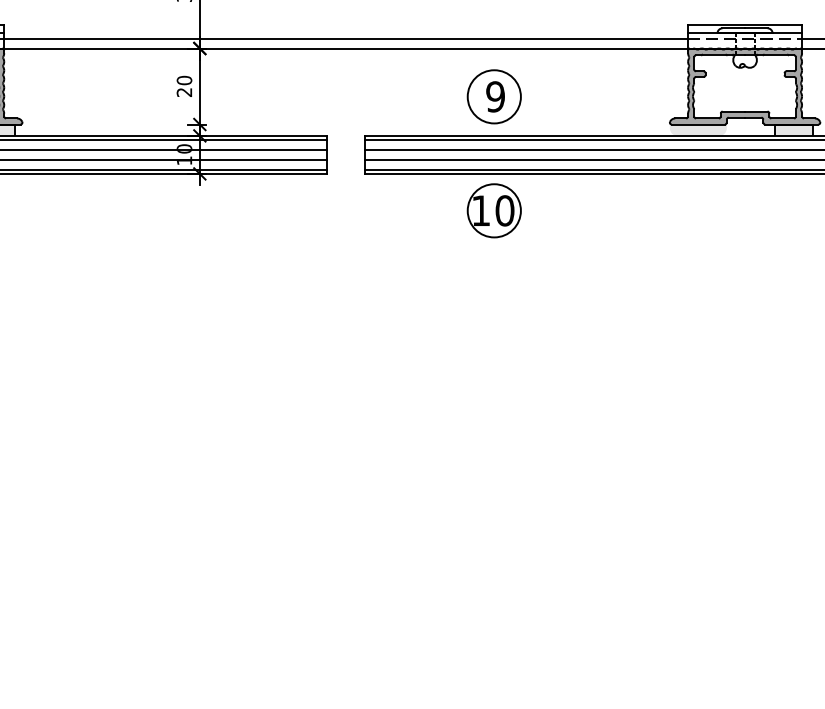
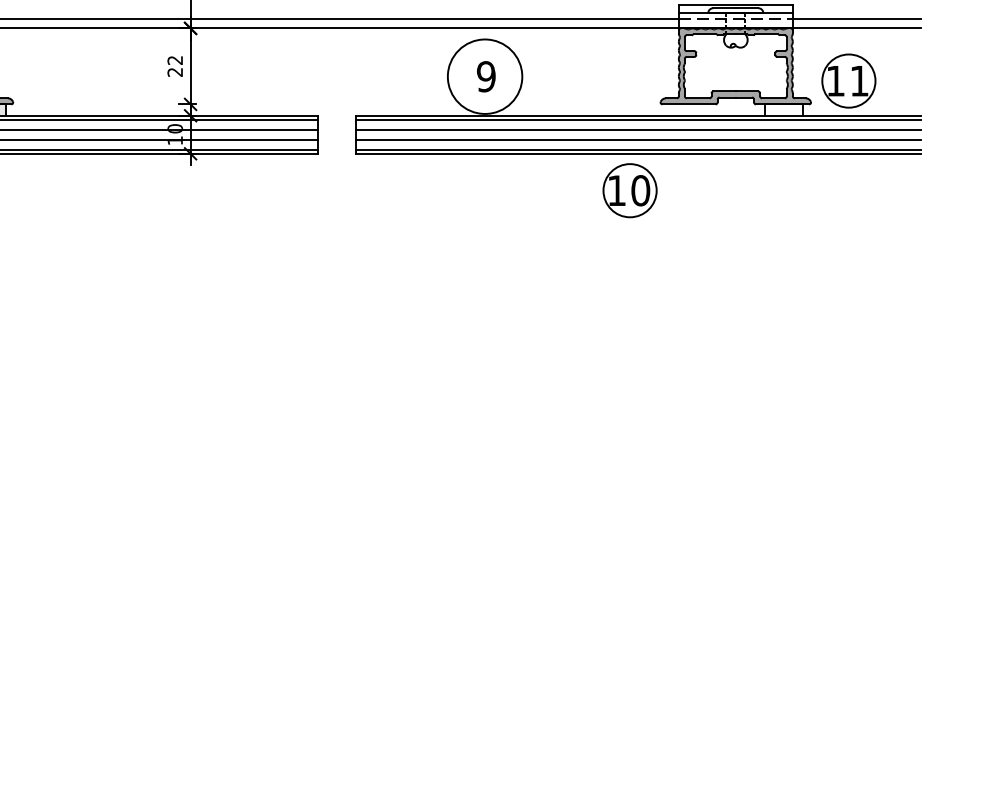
text: (184, 80) -> (175, 60), 20 -> 22
circle: (493, 96) -> (484, 76), size x1.4
fill: (697, 129) -> (688, 109), removed
fill: (793, 129) -> (784, 109), removed
part: (493, 210) -> (629, 190), moved

